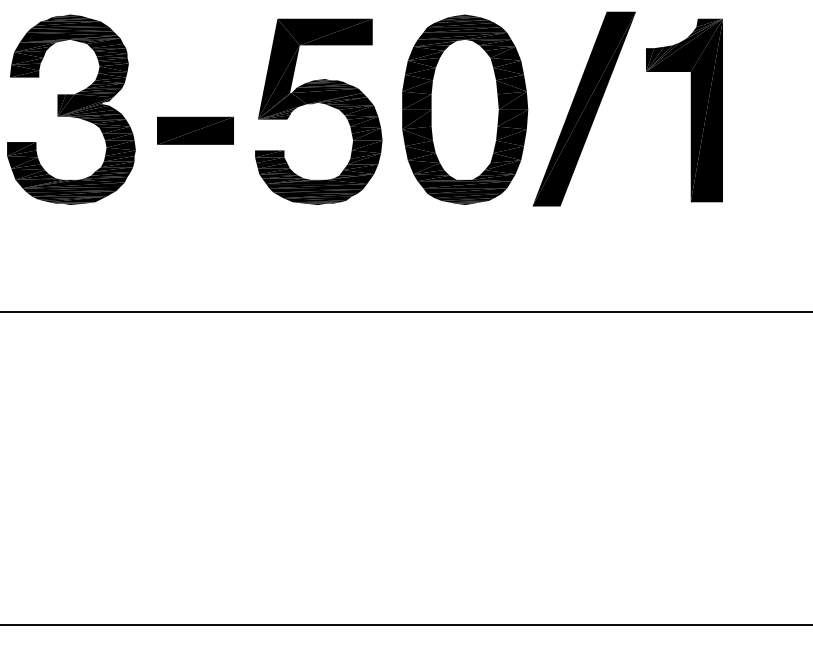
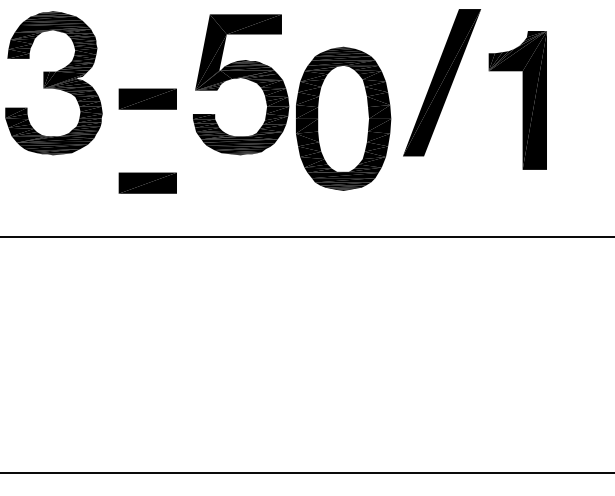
part: (465, 109) -> (343, 118), moved
part: (684, 110) -> (517, 100), moved
part: (195, 241) -> (147, 182), added

